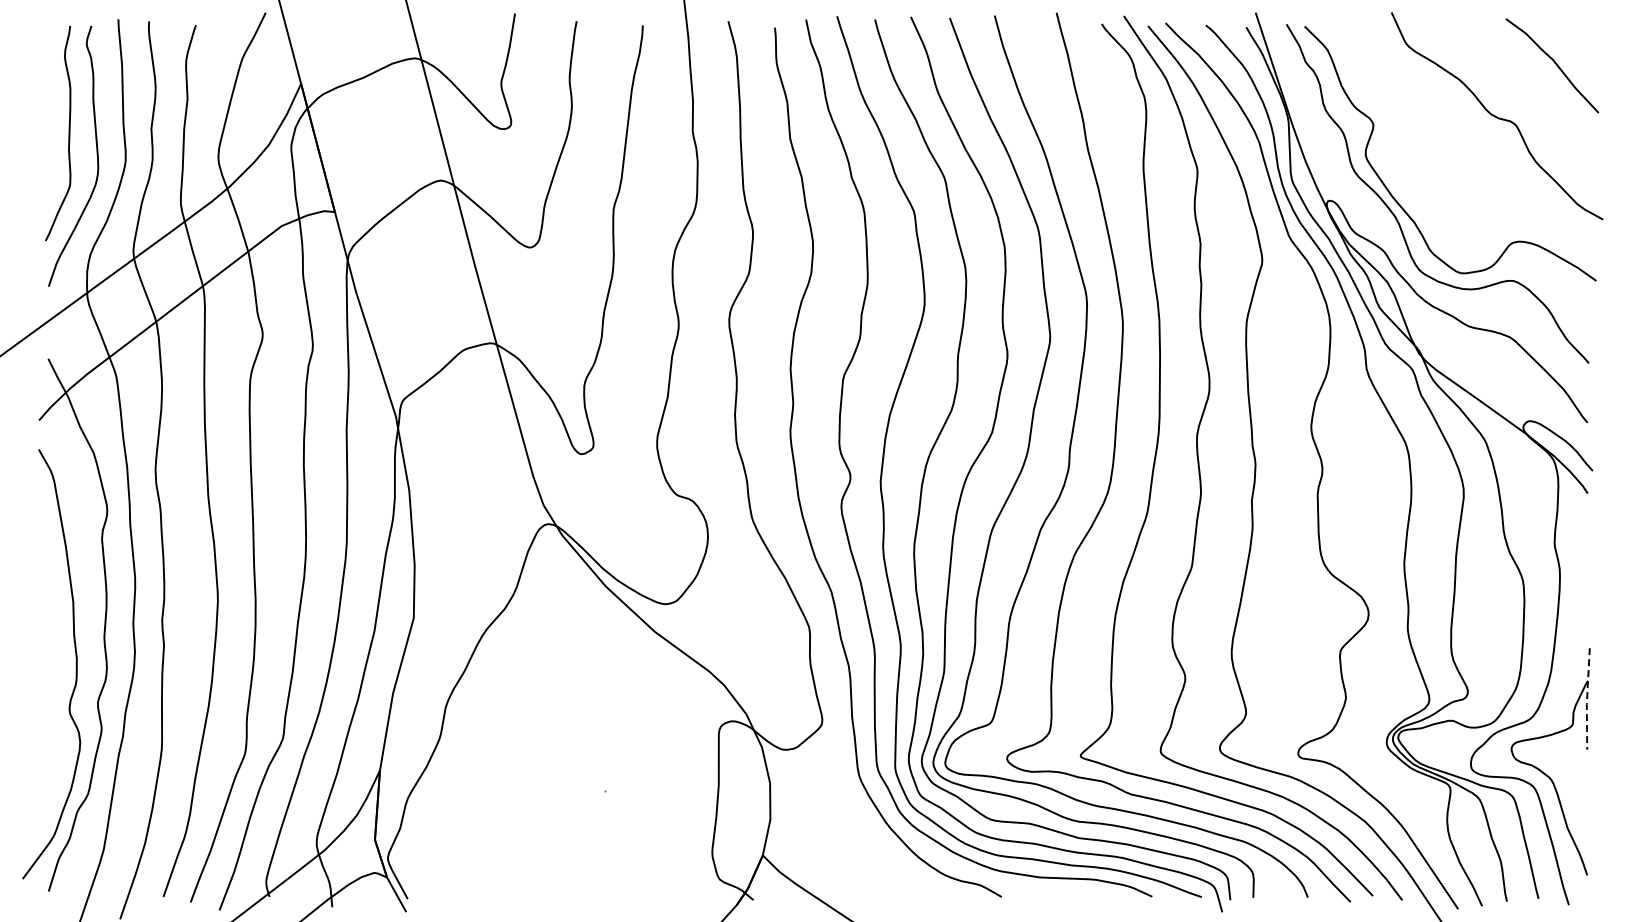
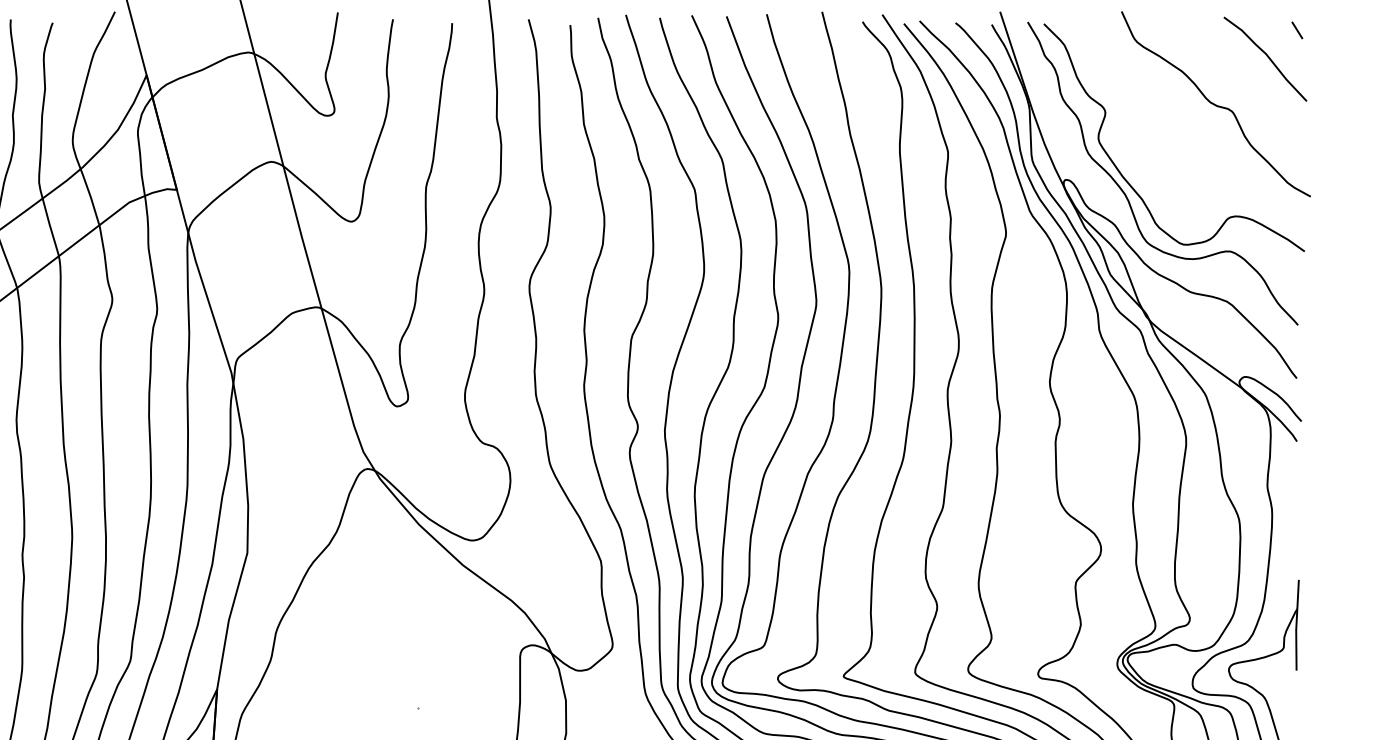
line: (1587, 33) -> (1296, 30), added
line: (1587, 699) -> (1296, 625), dashed -> solid

